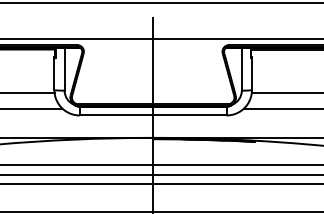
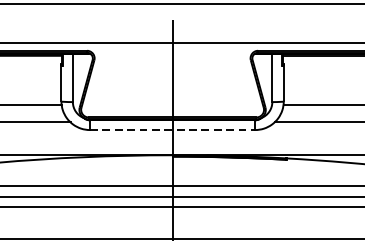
line: (153, 115) -> (172, 130), solid -> dashed

